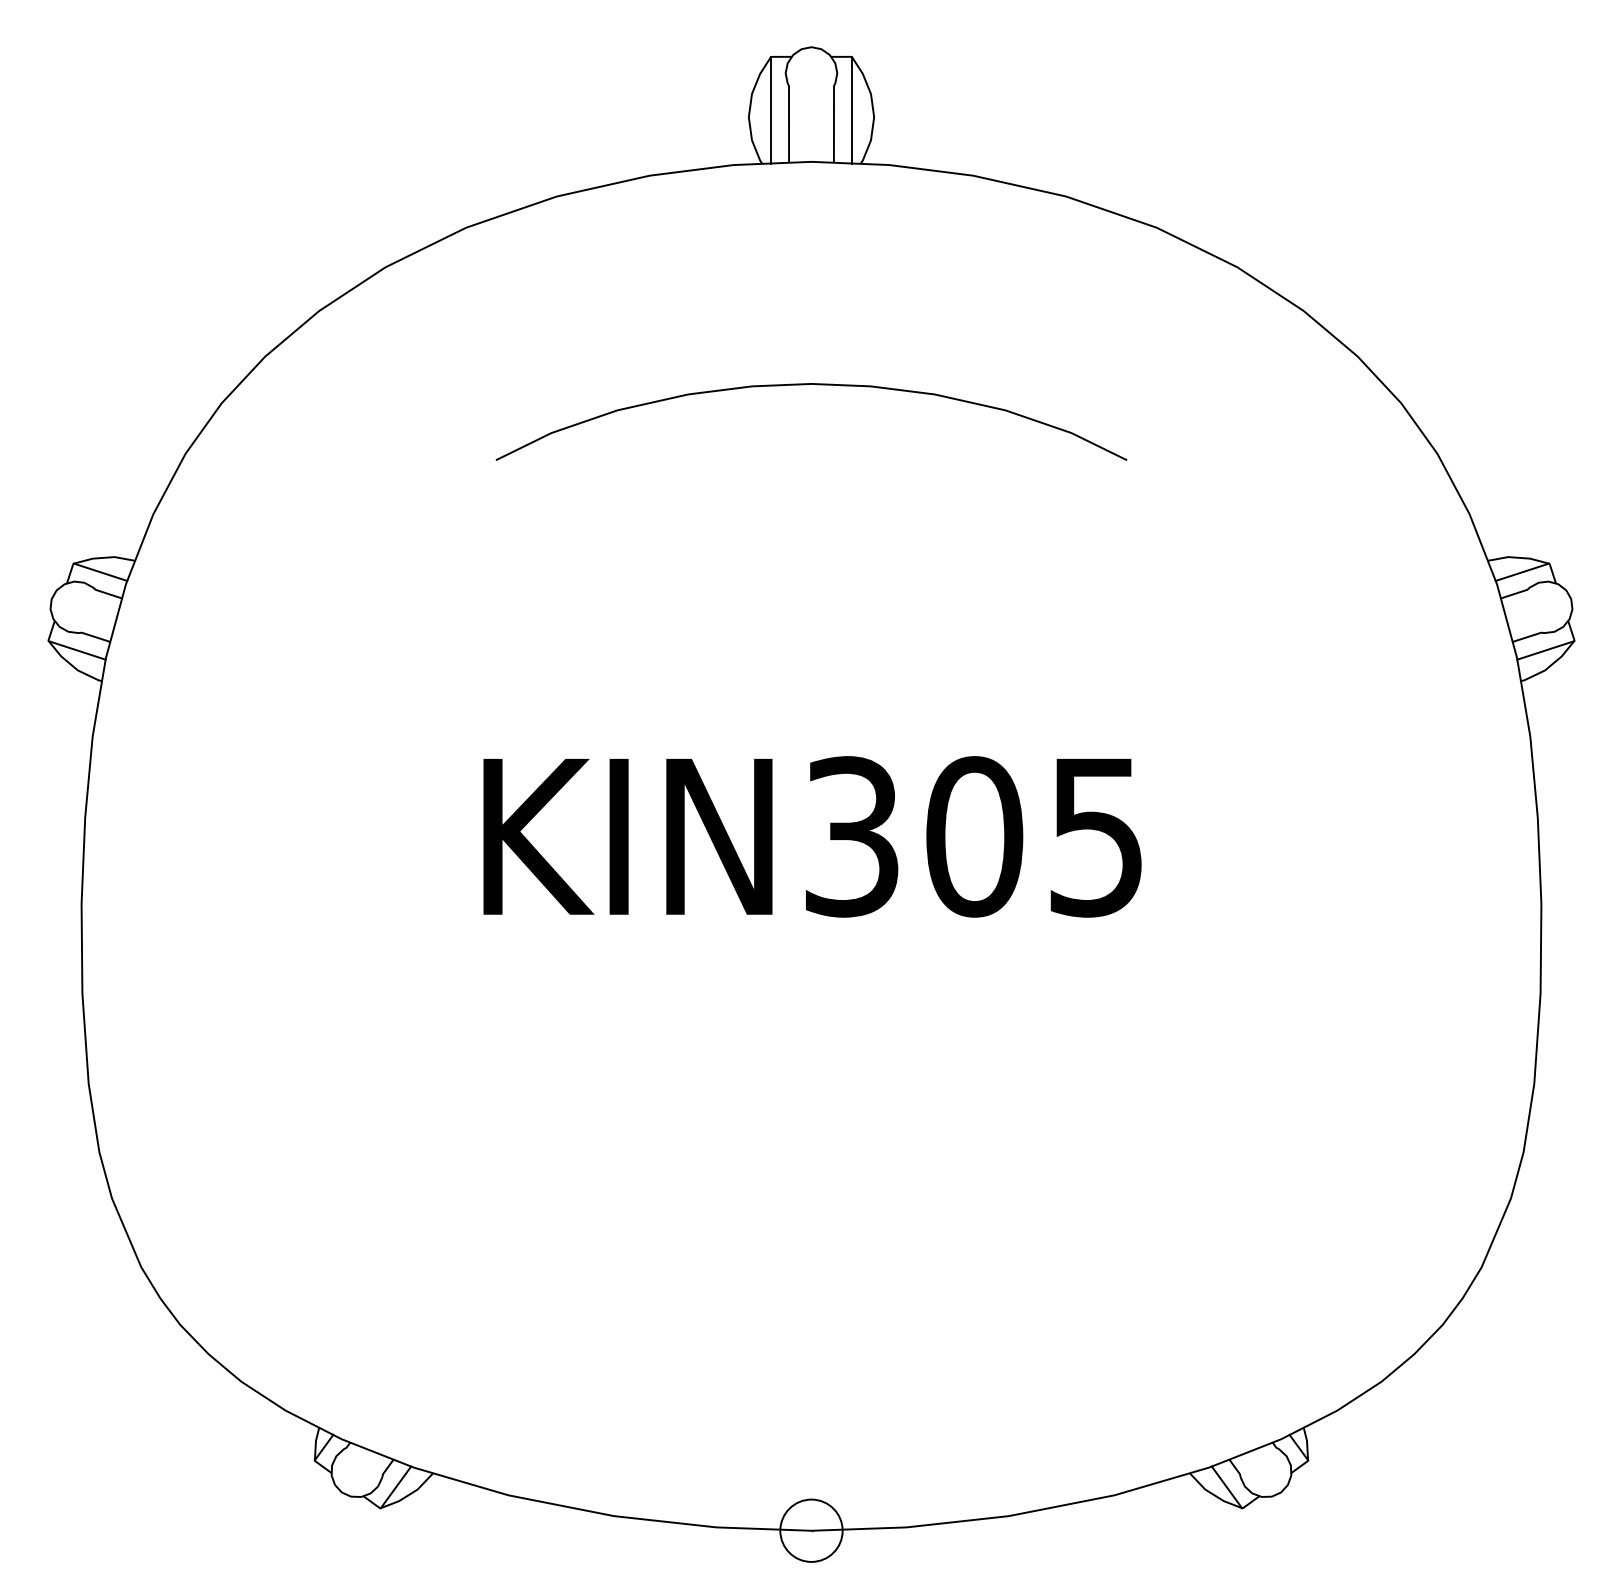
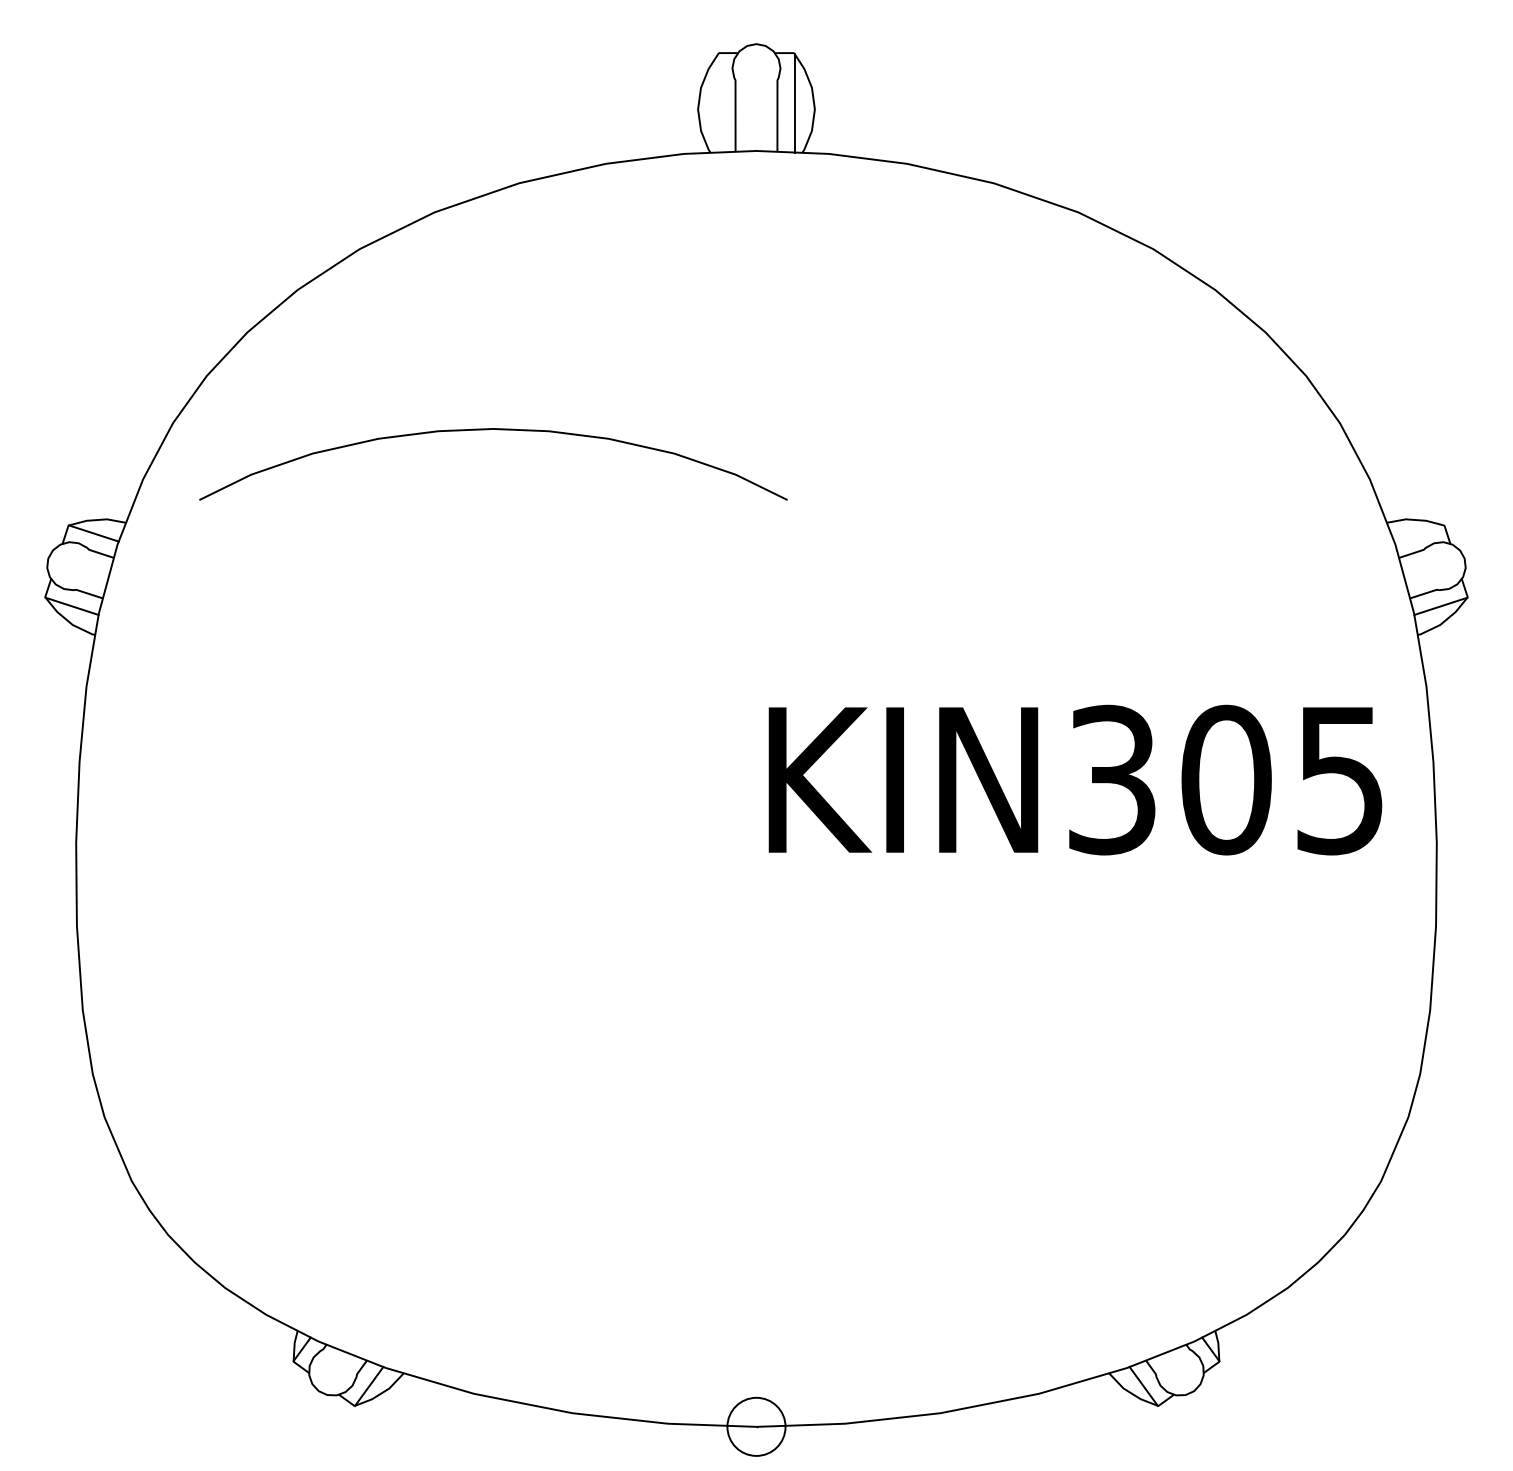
line: (770, 109) -> (718, 102), removed
curve: (806, 385) -> (488, 430), moved
line: (1521, 572) -> (1418, 533), removed
text: (812, 836) -> (1075, 779), moved

